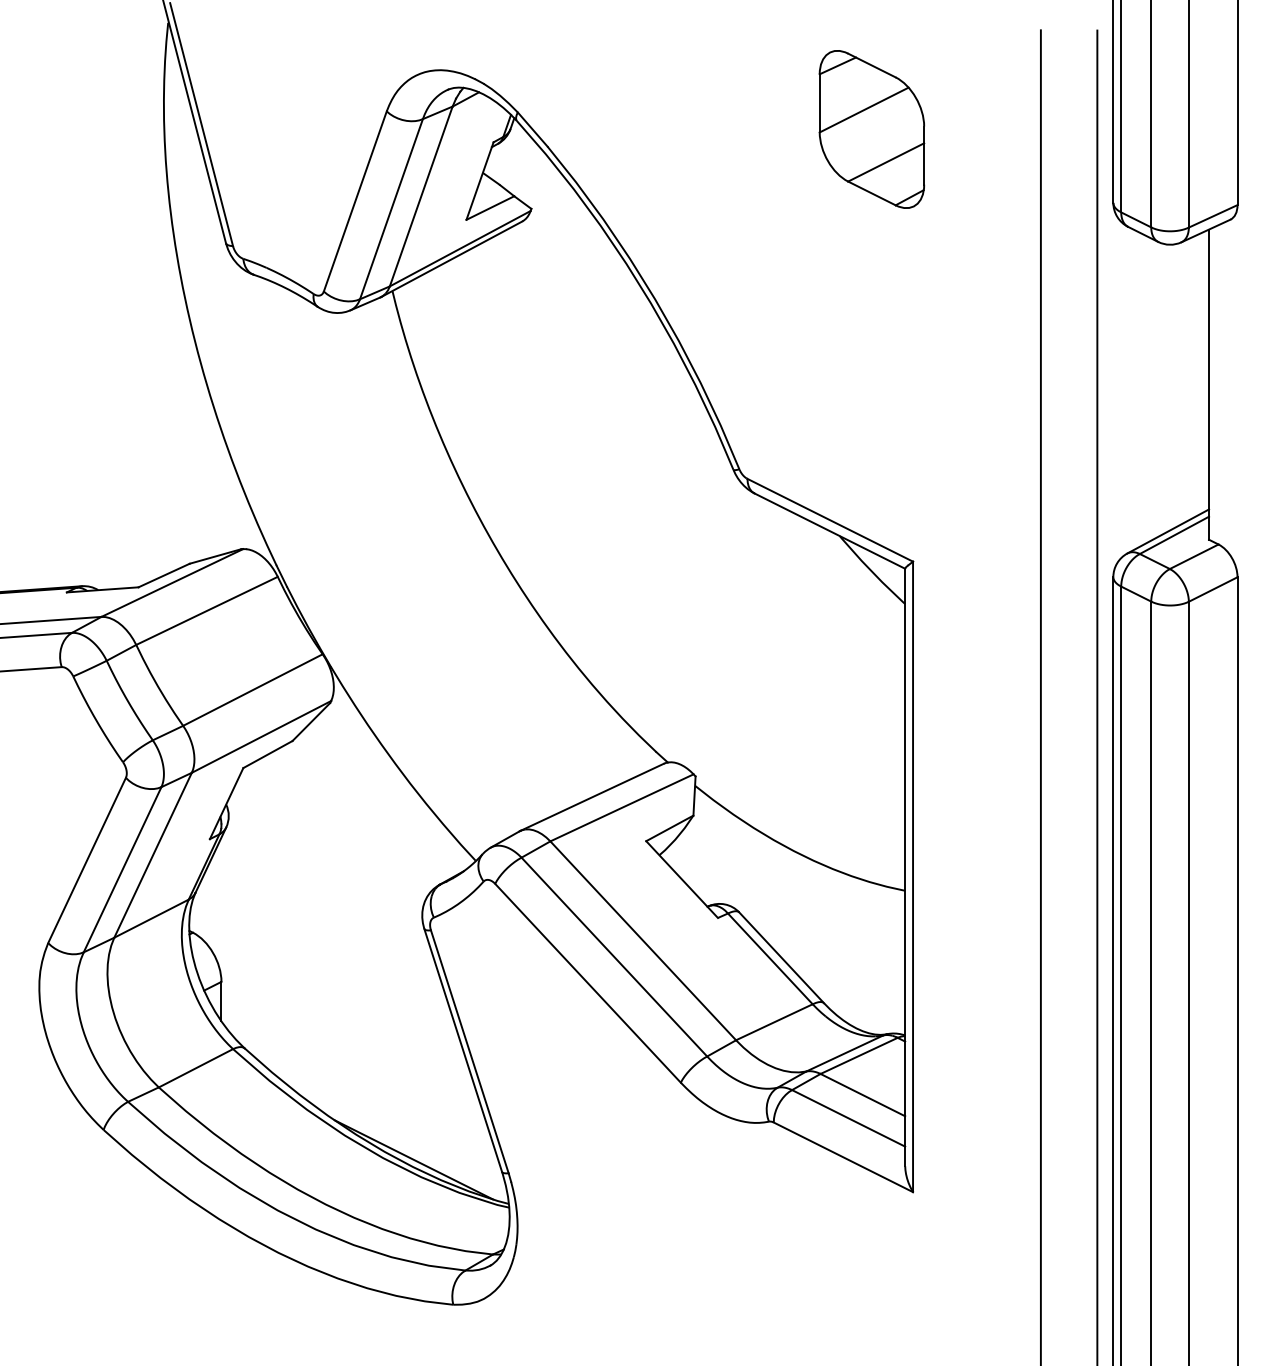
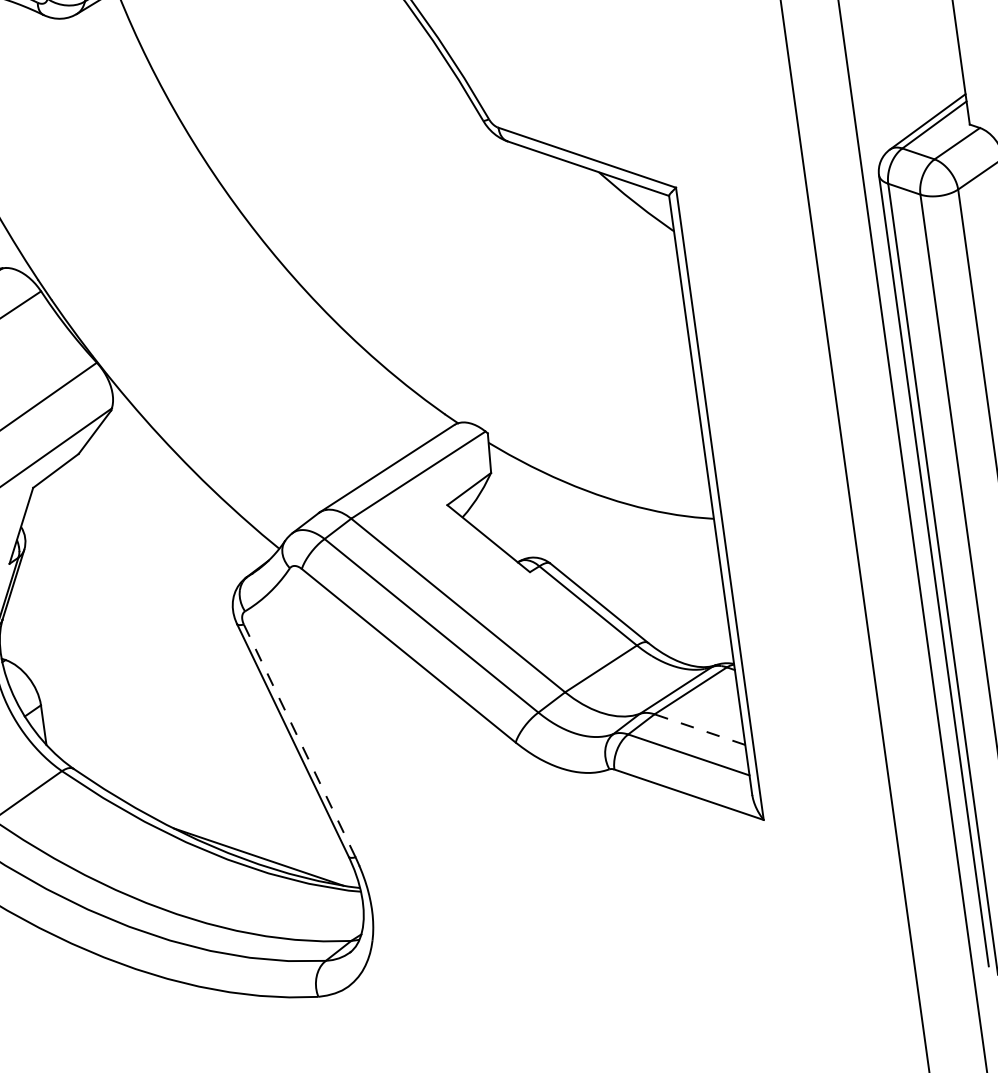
line: (469, 1051) -> (299, 740), solid -> dashed
line: (862, 1094) -> (699, 729), solid -> dashed

